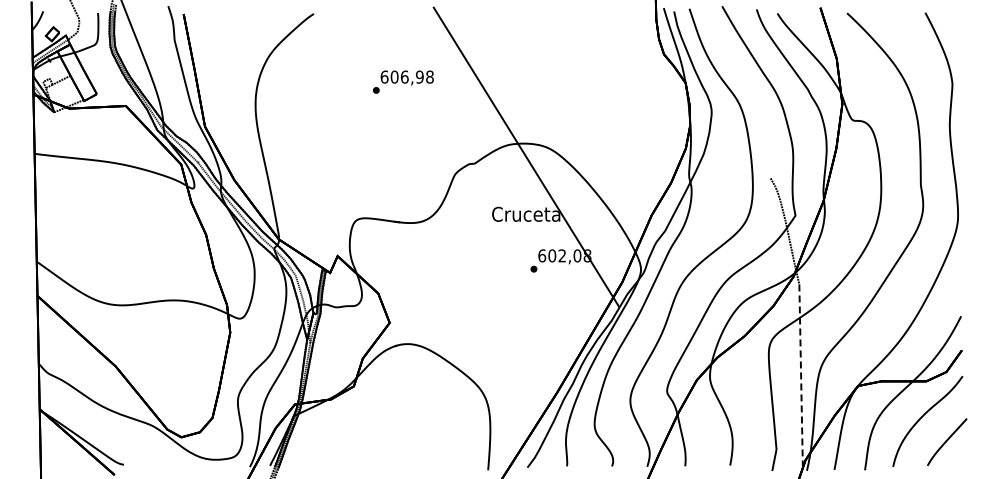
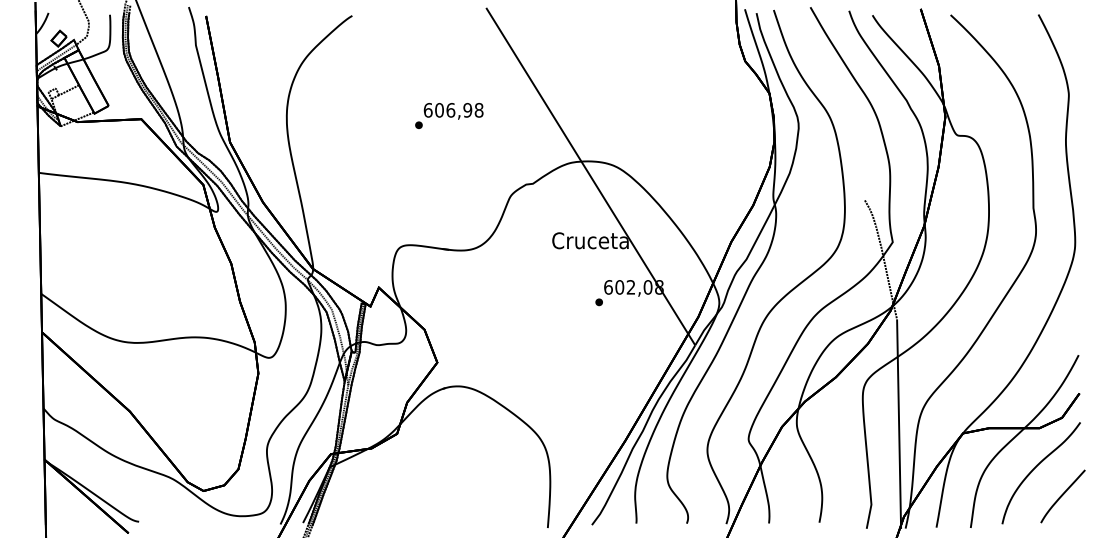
text: (403, 81) -> (449, 115), moved
line: (801, 378) -> (899, 424), dashed -> solid

